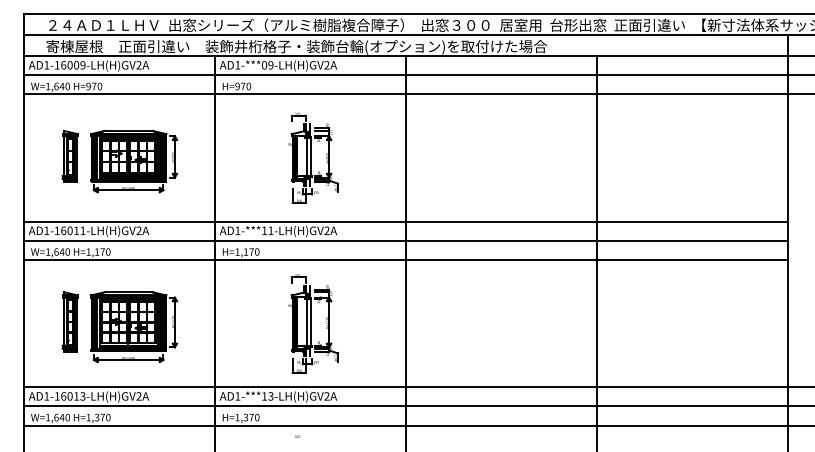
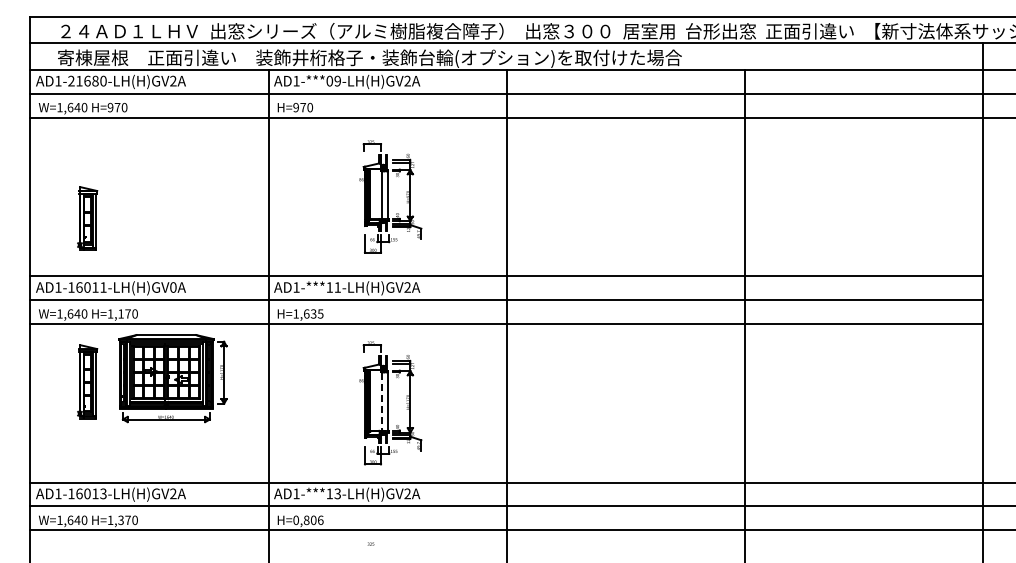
text: (70, 64) -> (87, 80), AD1-16009-LH(H)GV2A -> AD1-21680-LH(H)GV2A
part: (70, 156) -> (87, 218), moved
part: (133, 161) -> (166, 201), removed
text: (139, 230) -> (173, 287), AD1-16011-LH(H)GV2A -> AD1-16011-LH(H)GV0A
text: (251, 251) -> (313, 313), H=1,170 -> H=1,635
part: (70, 321) -> (87, 381), moved
line: (306, 322) -> (382, 401), solid -> dashed
part: (133, 327) -> (172, 378), moved
text: (247, 417) -> (308, 520), H=1,370 -> H=0,806

